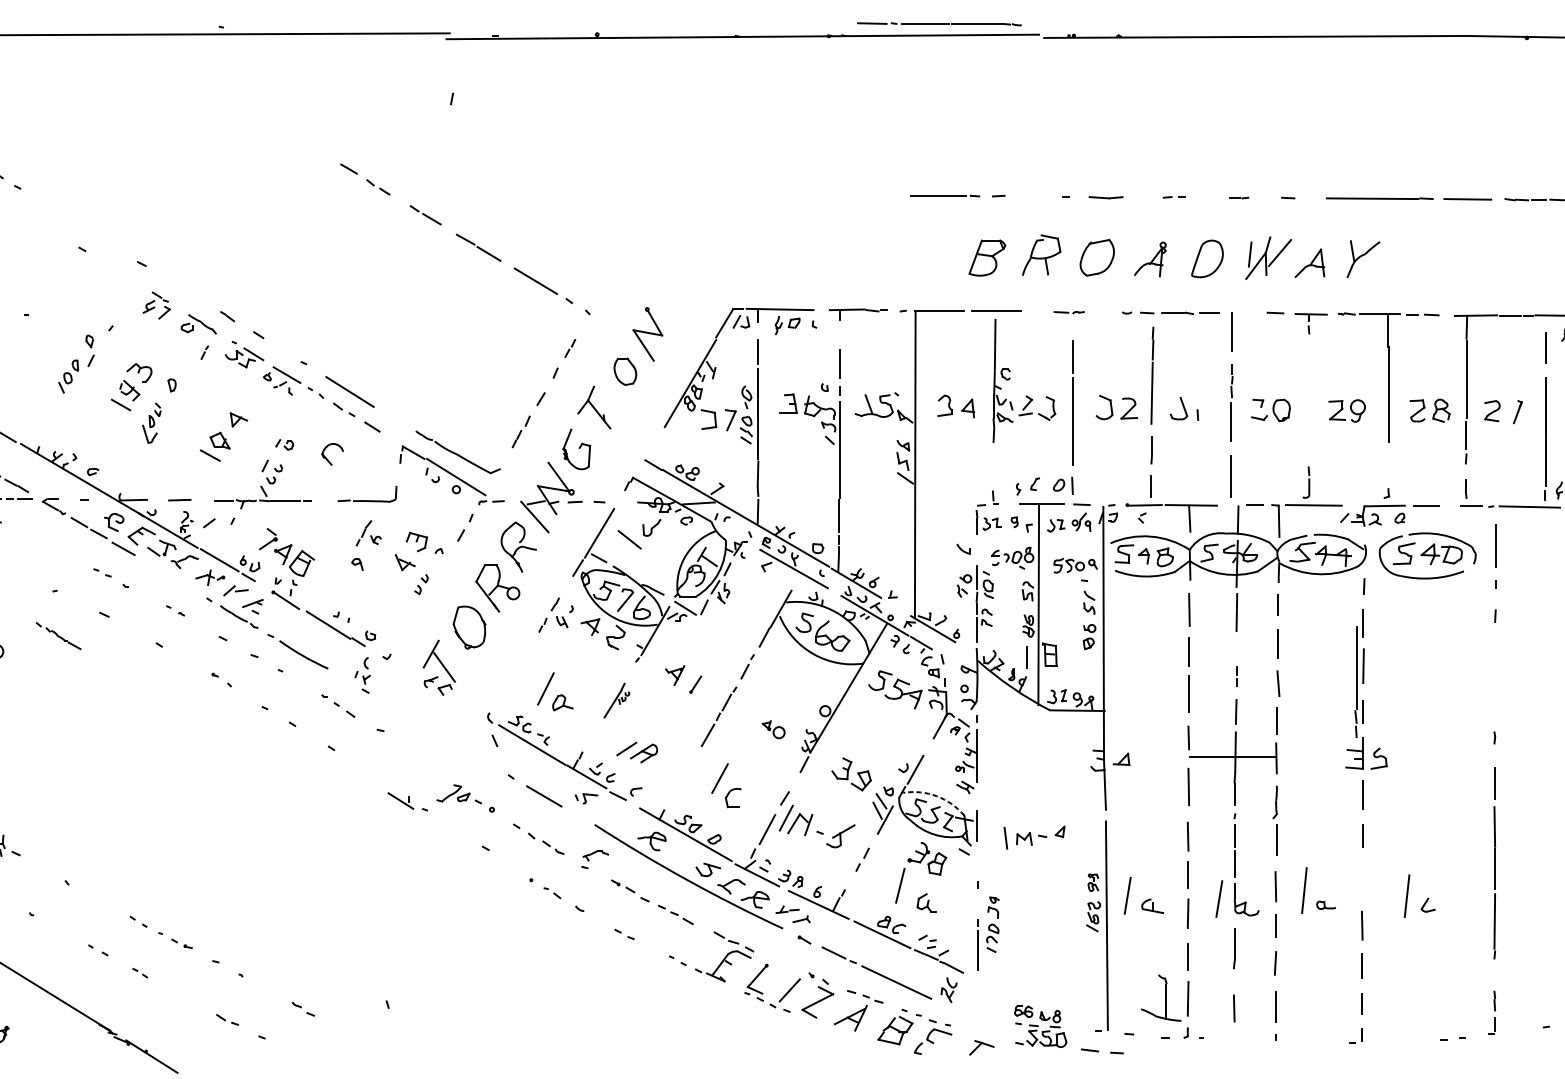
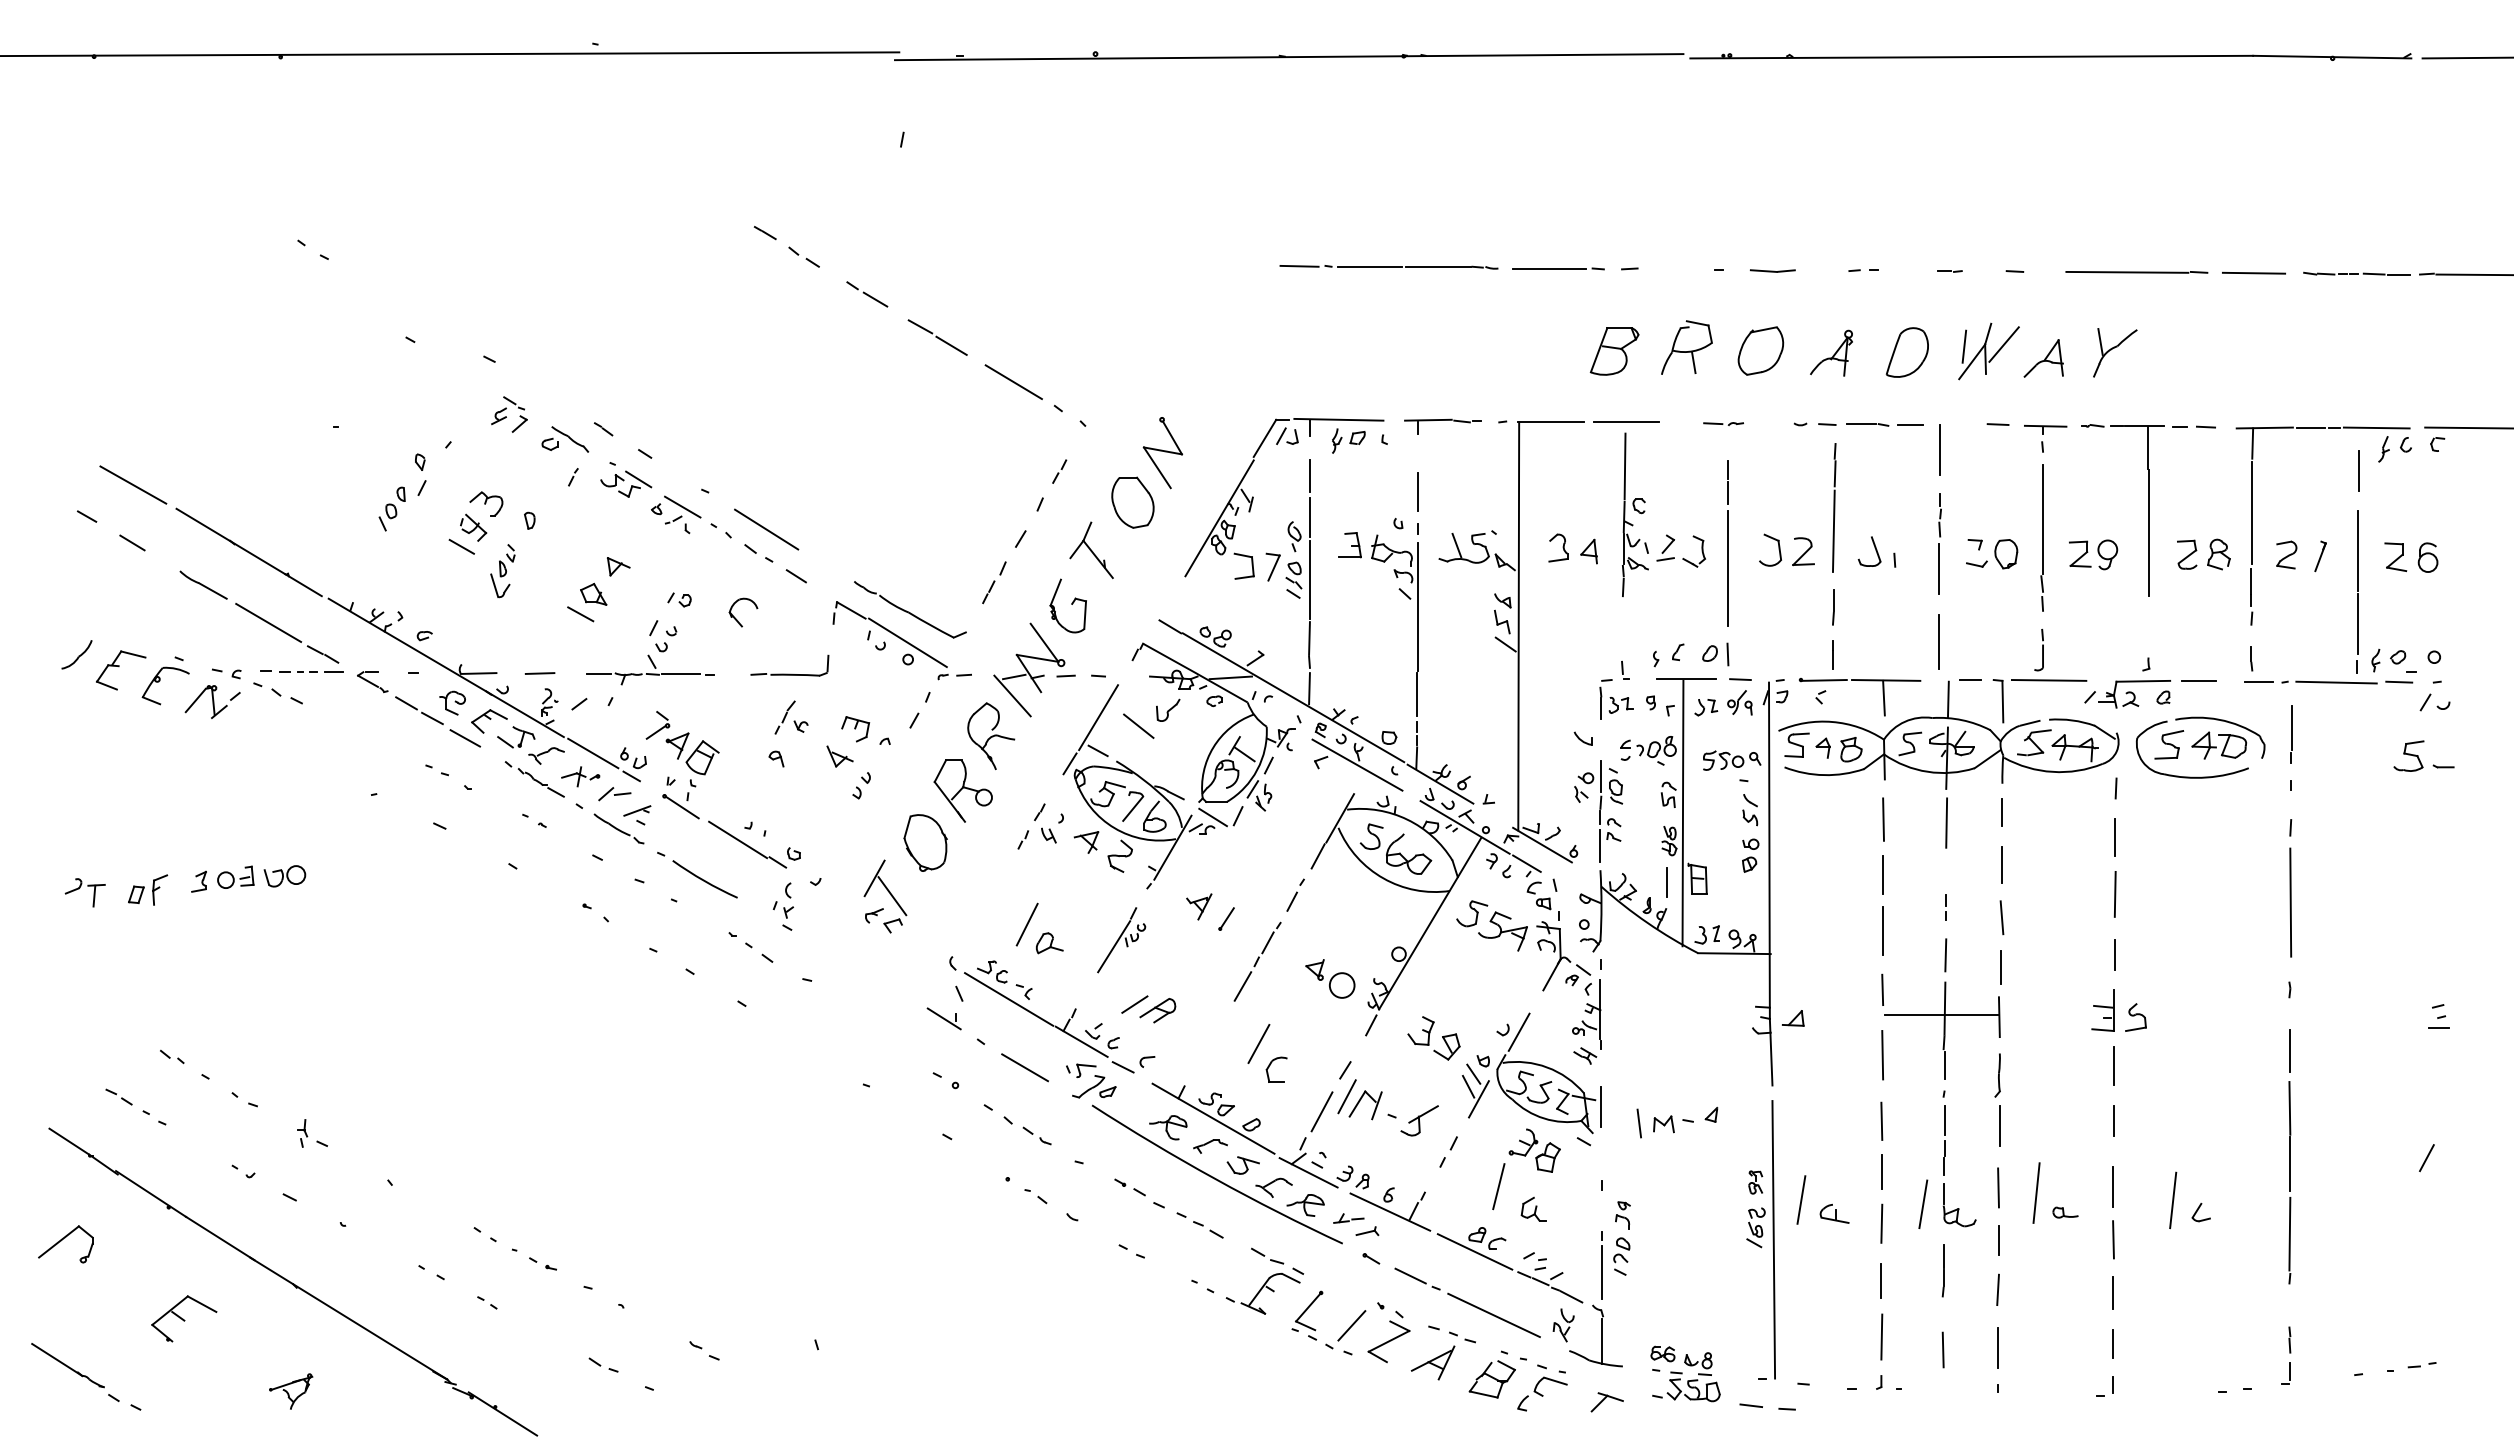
part: (939, 24) -> (1388, 267), moved
part: (625, 371) -> (1132, 502), size x1.43
part: (58, 636) -> (534, 779), moved
line: (1495, 672) -> (2290, 902), added
part: (1355, 682) -> (2041, 537), moved
part: (616, 700) -> (1121, 940), size x1.43
part: (773, 729) -> (1330, 978), size x1.67
part: (453, 793) -> (1094, 1086), moved
arc: (936, 796) -> (1547, 1067), dashed -> solid
part: (400, 800) -> (943, 1018), moved
part: (595, 855) -> (1210, 1146), moved
line: (1362, 885) -> (2113, 1186), added
part: (1160, 997) -> (1595, 1335), moved

